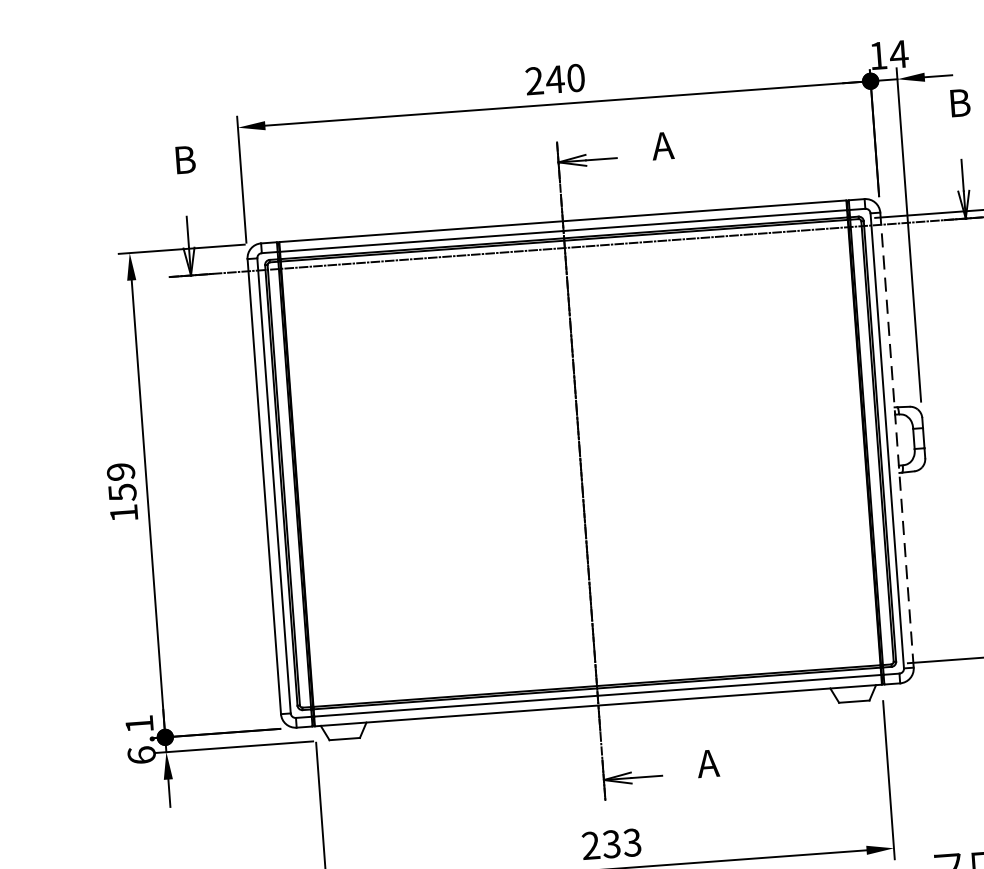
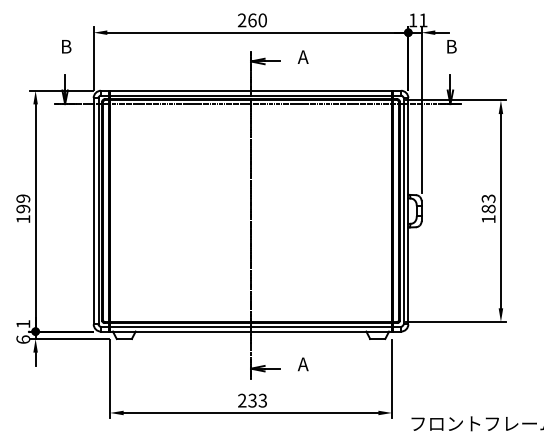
text: (897, 54) -> (422, 20), 14 -> 11
text: (553, 79) -> (251, 20), 240 -> 260
line: (897, 438) -> (408, 210), dashed -> solid
text: (122, 491) -> (23, 208), 159 -> 199

